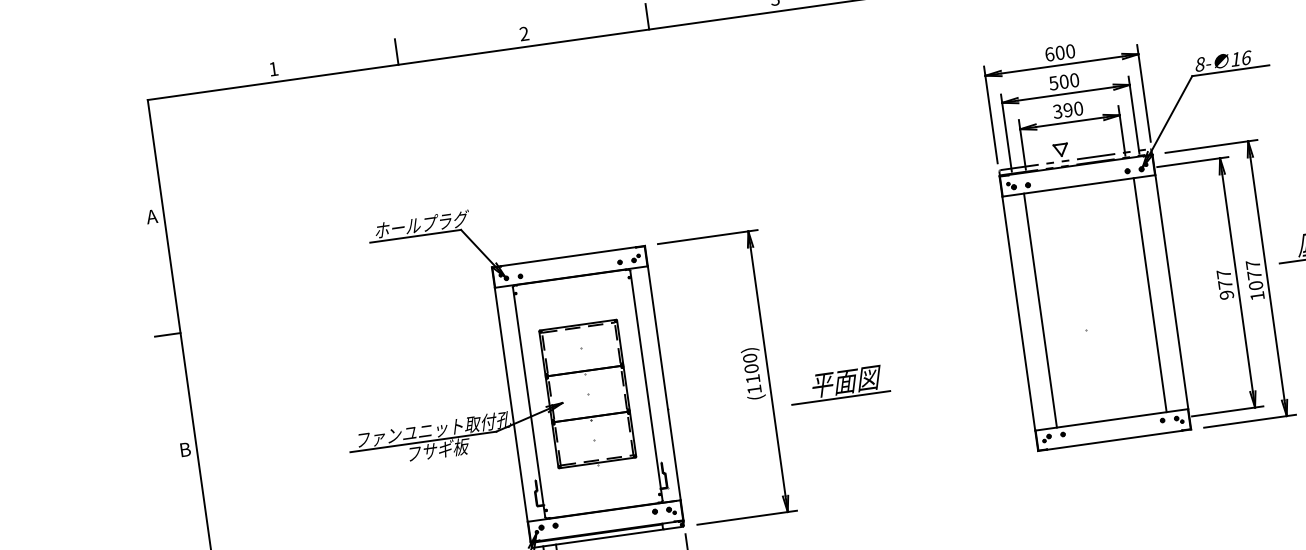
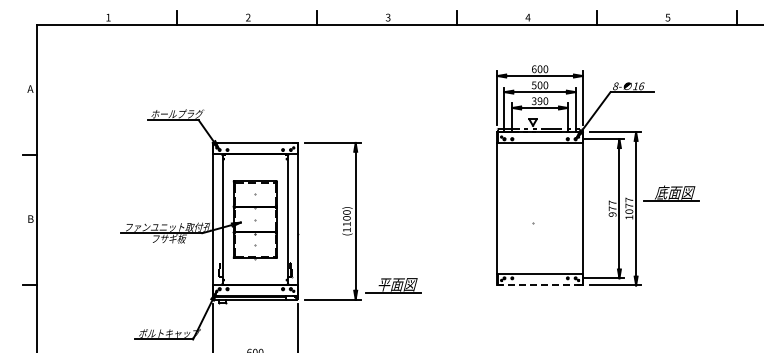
line: (1149, 294) -> (570, 208), removed
line: (1040, 310) -> (509, 208), removed
part: (838, 384) -> (393, 285), moved
line: (1115, 440) -> (540, 285), solid -> dashed

